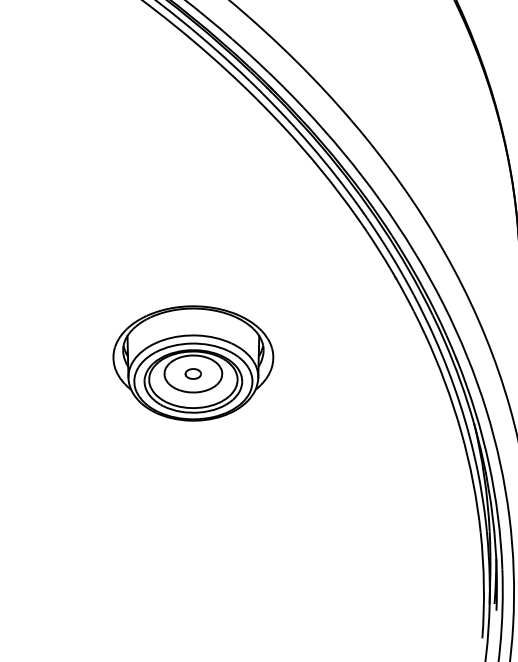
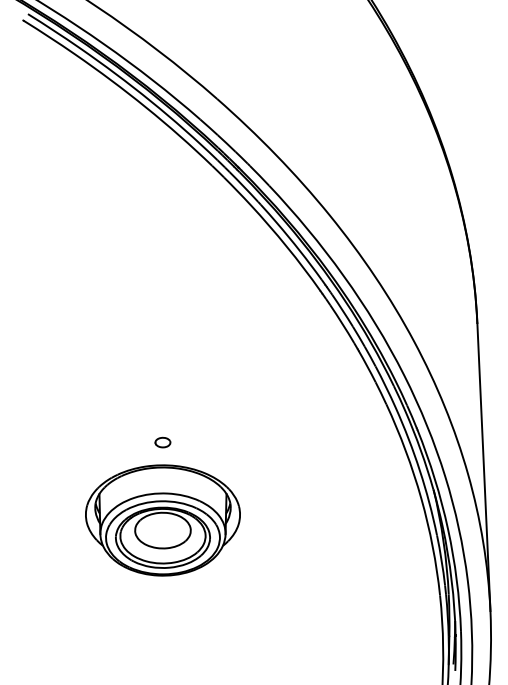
part: (192, 363) -> (162, 520), moved

